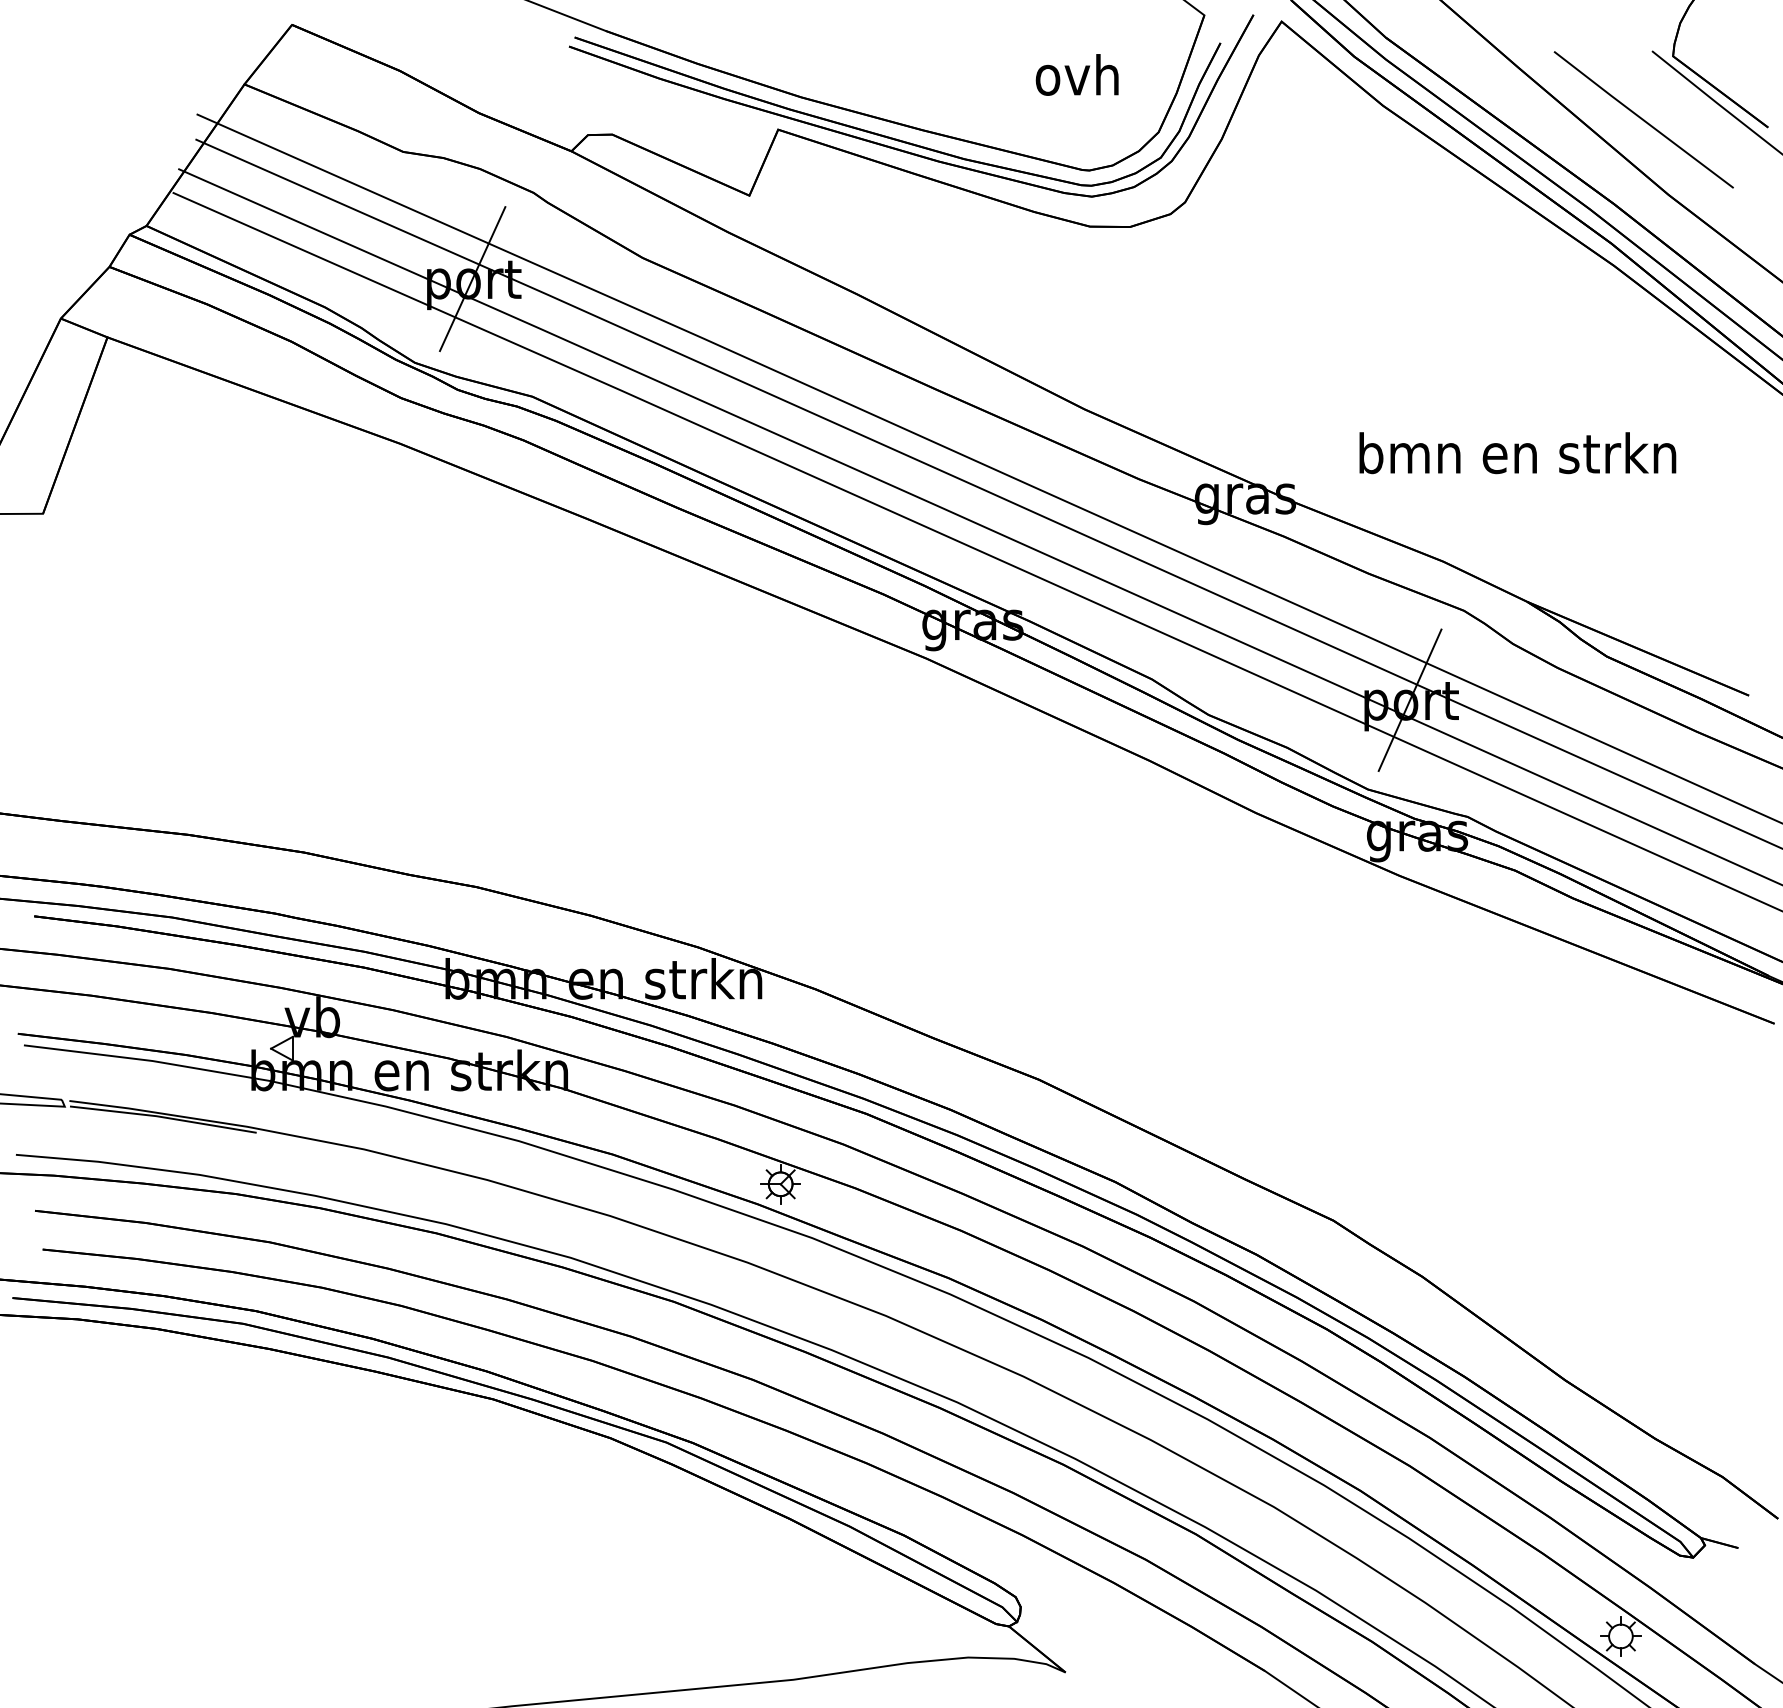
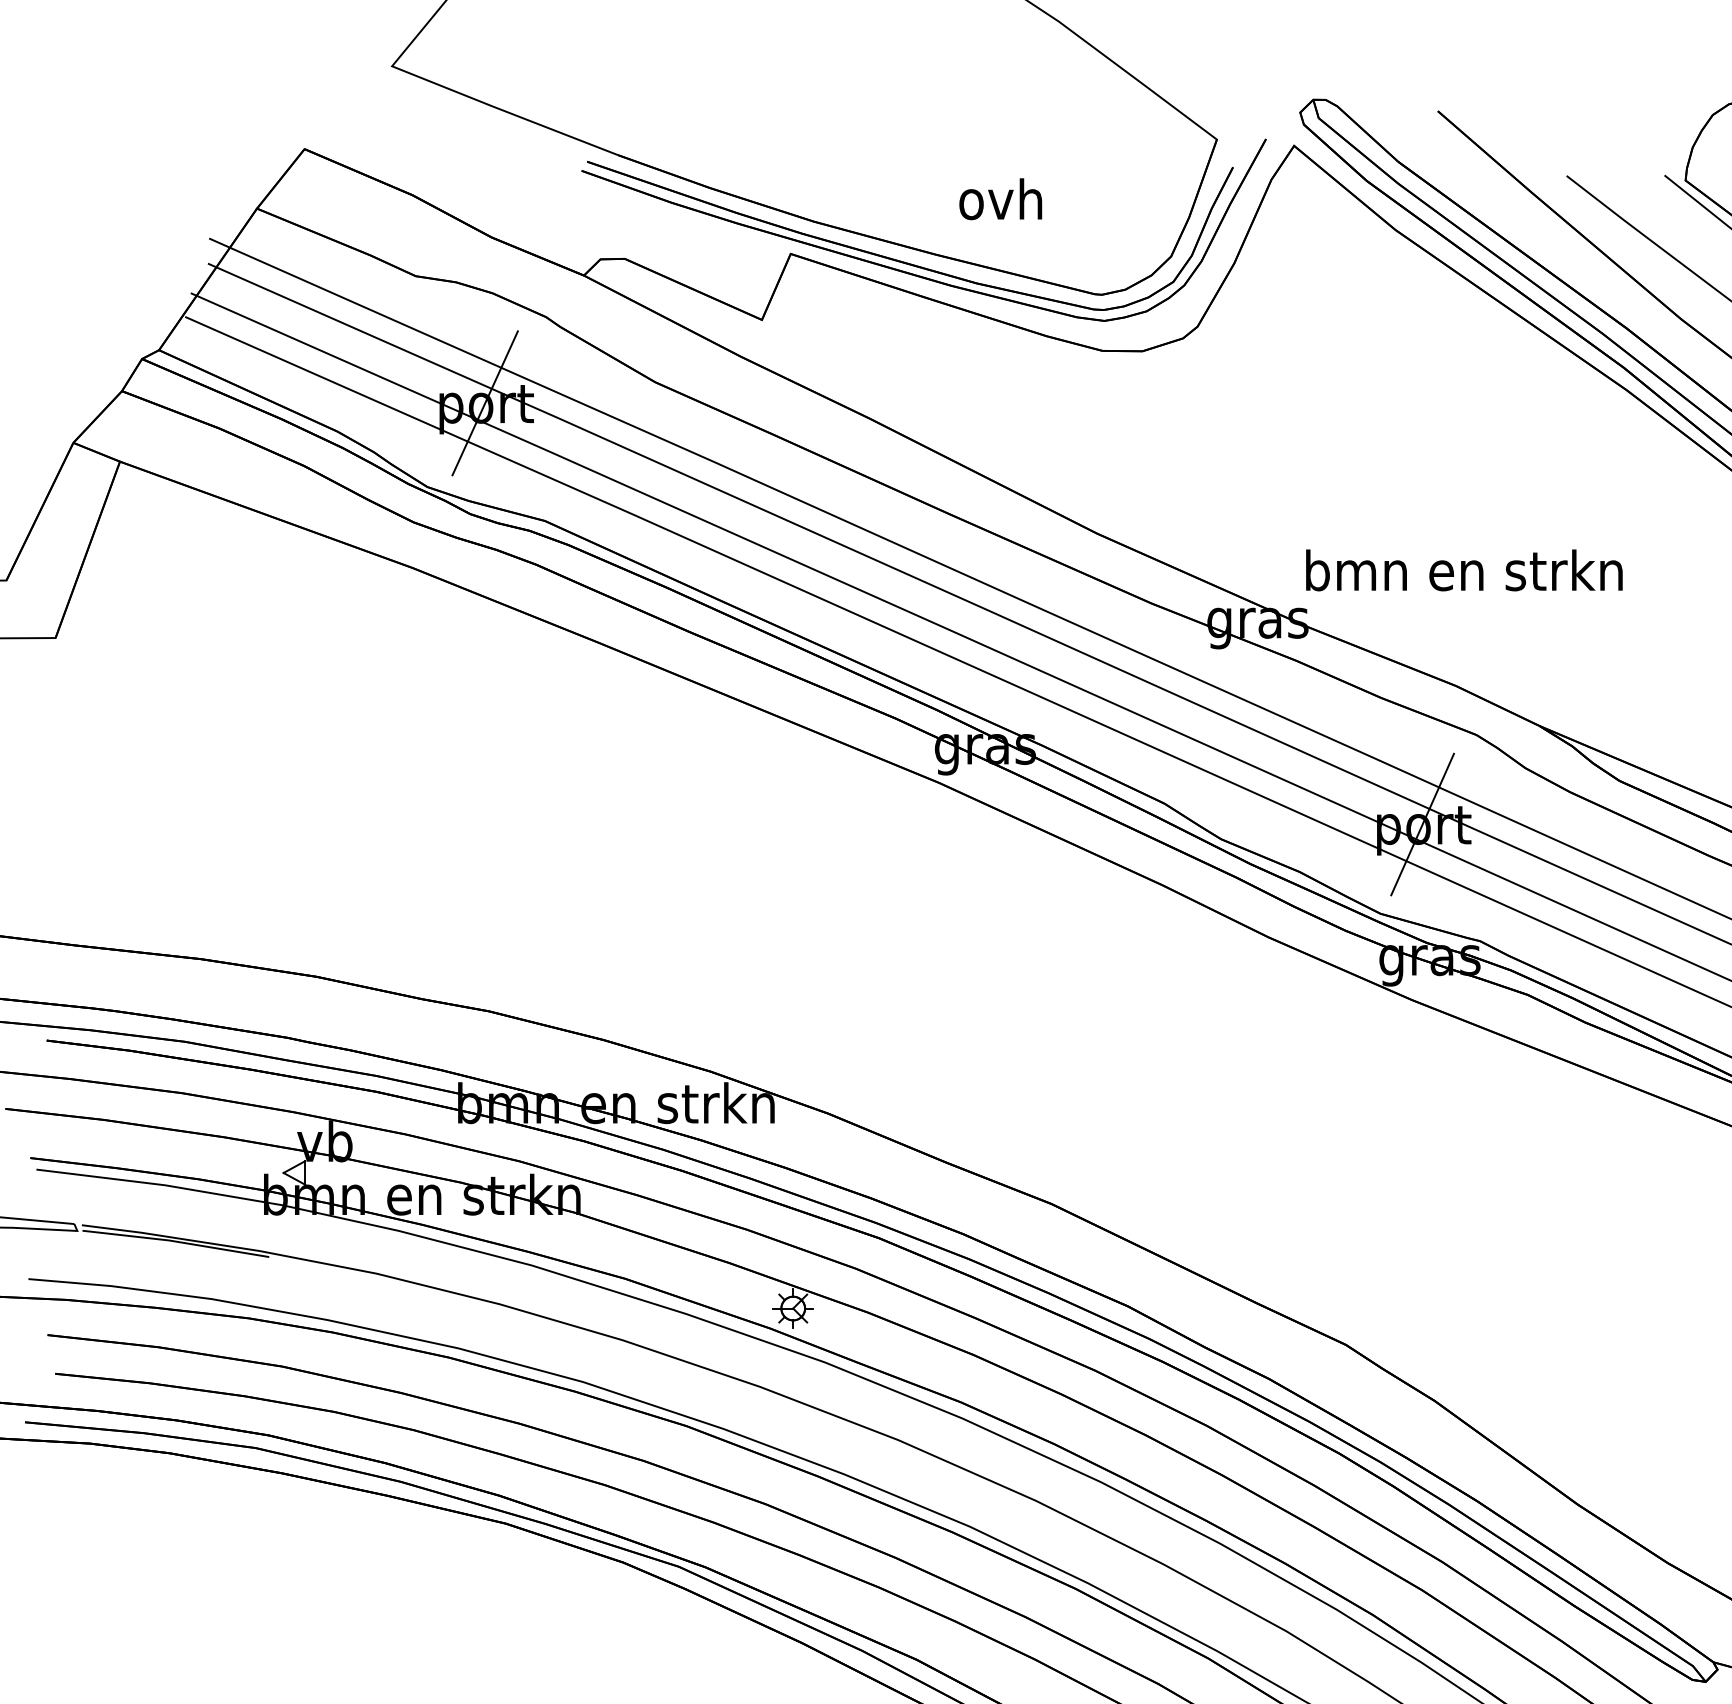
text: (1076, 74) -> (1000, 198), moved
text: (1517, 453) -> (1464, 570), moved

